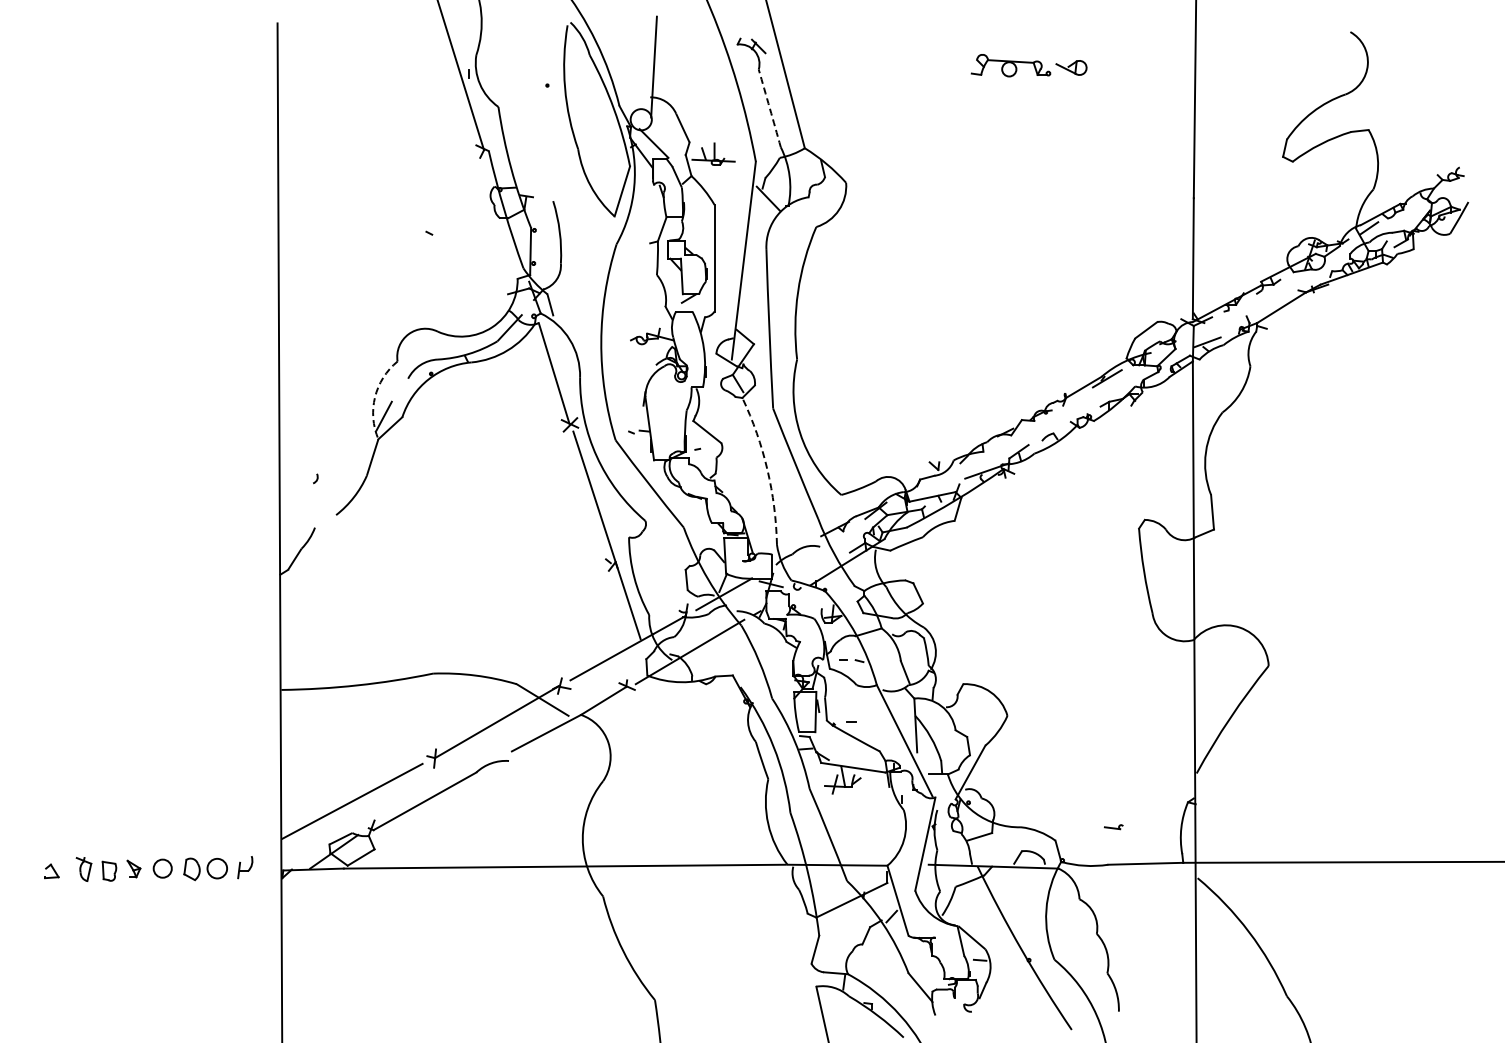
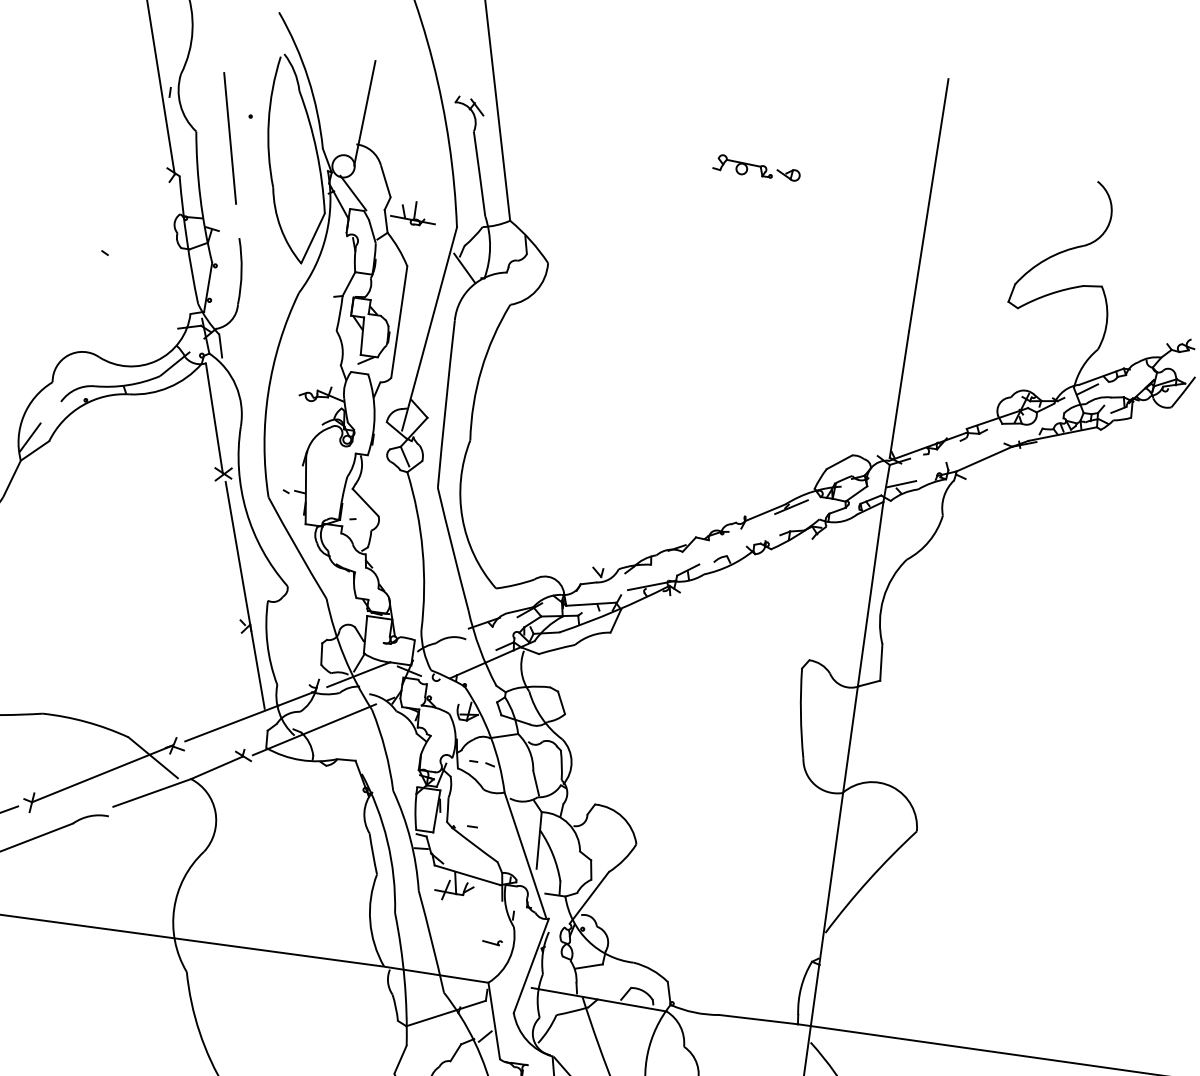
part: (1029, 65) -> (757, 168), size x0.71
line: (530, 108) -> (229, 137), added
arc: (769, 108) -> (479, 173), dashed -> solid
arc: (375, 397) -> (24, 416), dashed -> solid
arc: (767, 469) -> (422, 550), dashed -> solid
part: (1113, 827) -> (492, 942), moved

